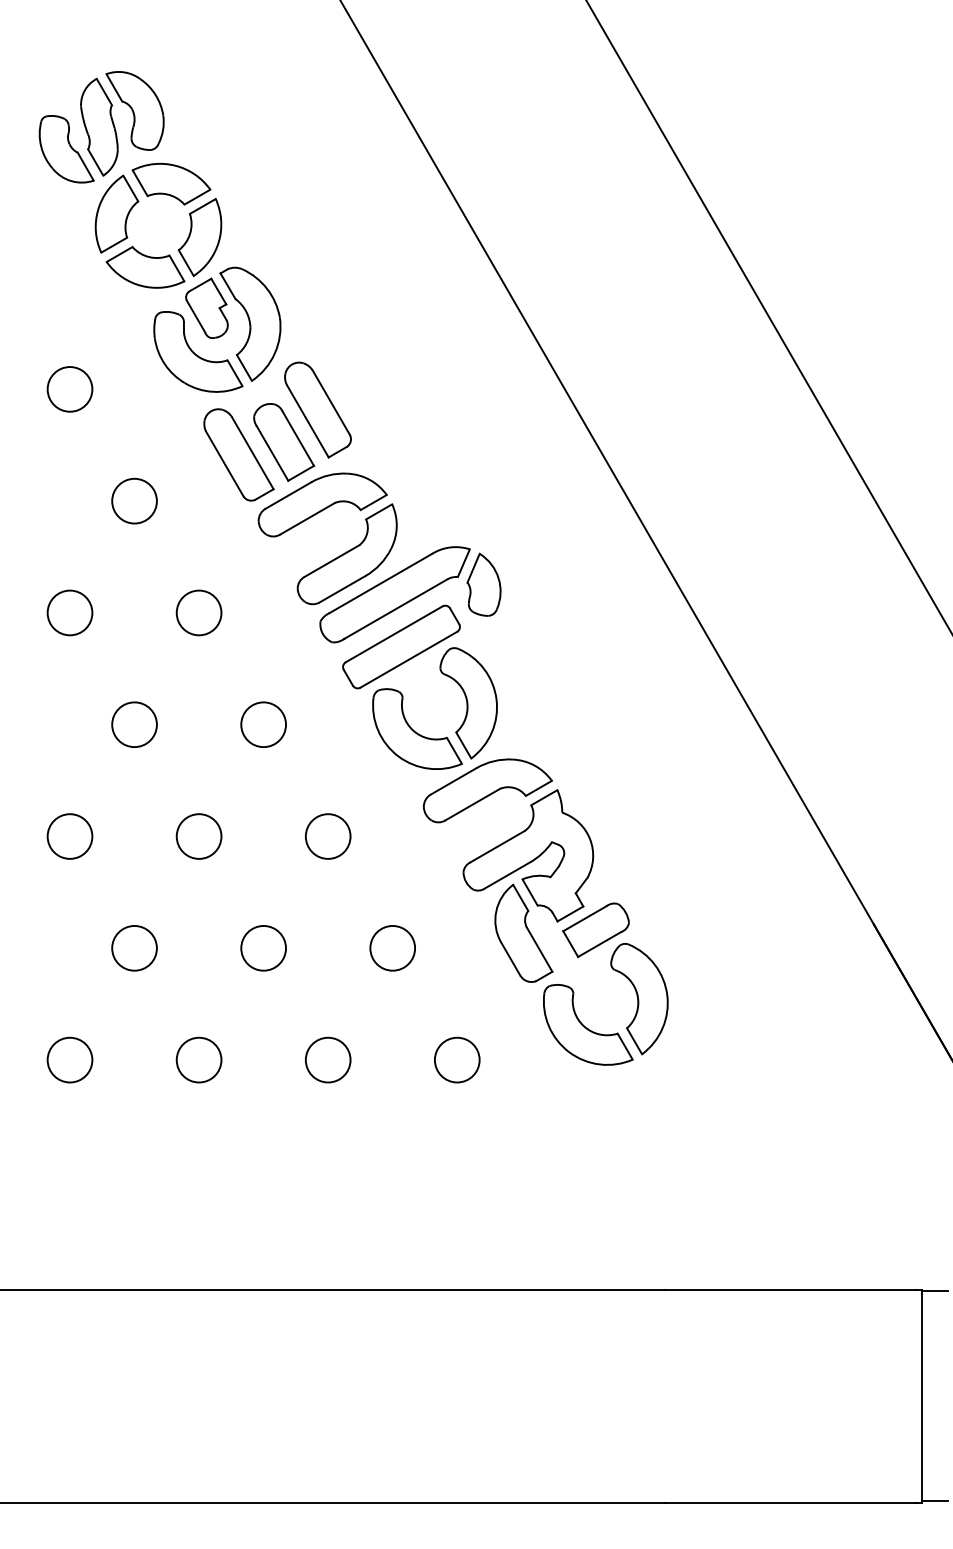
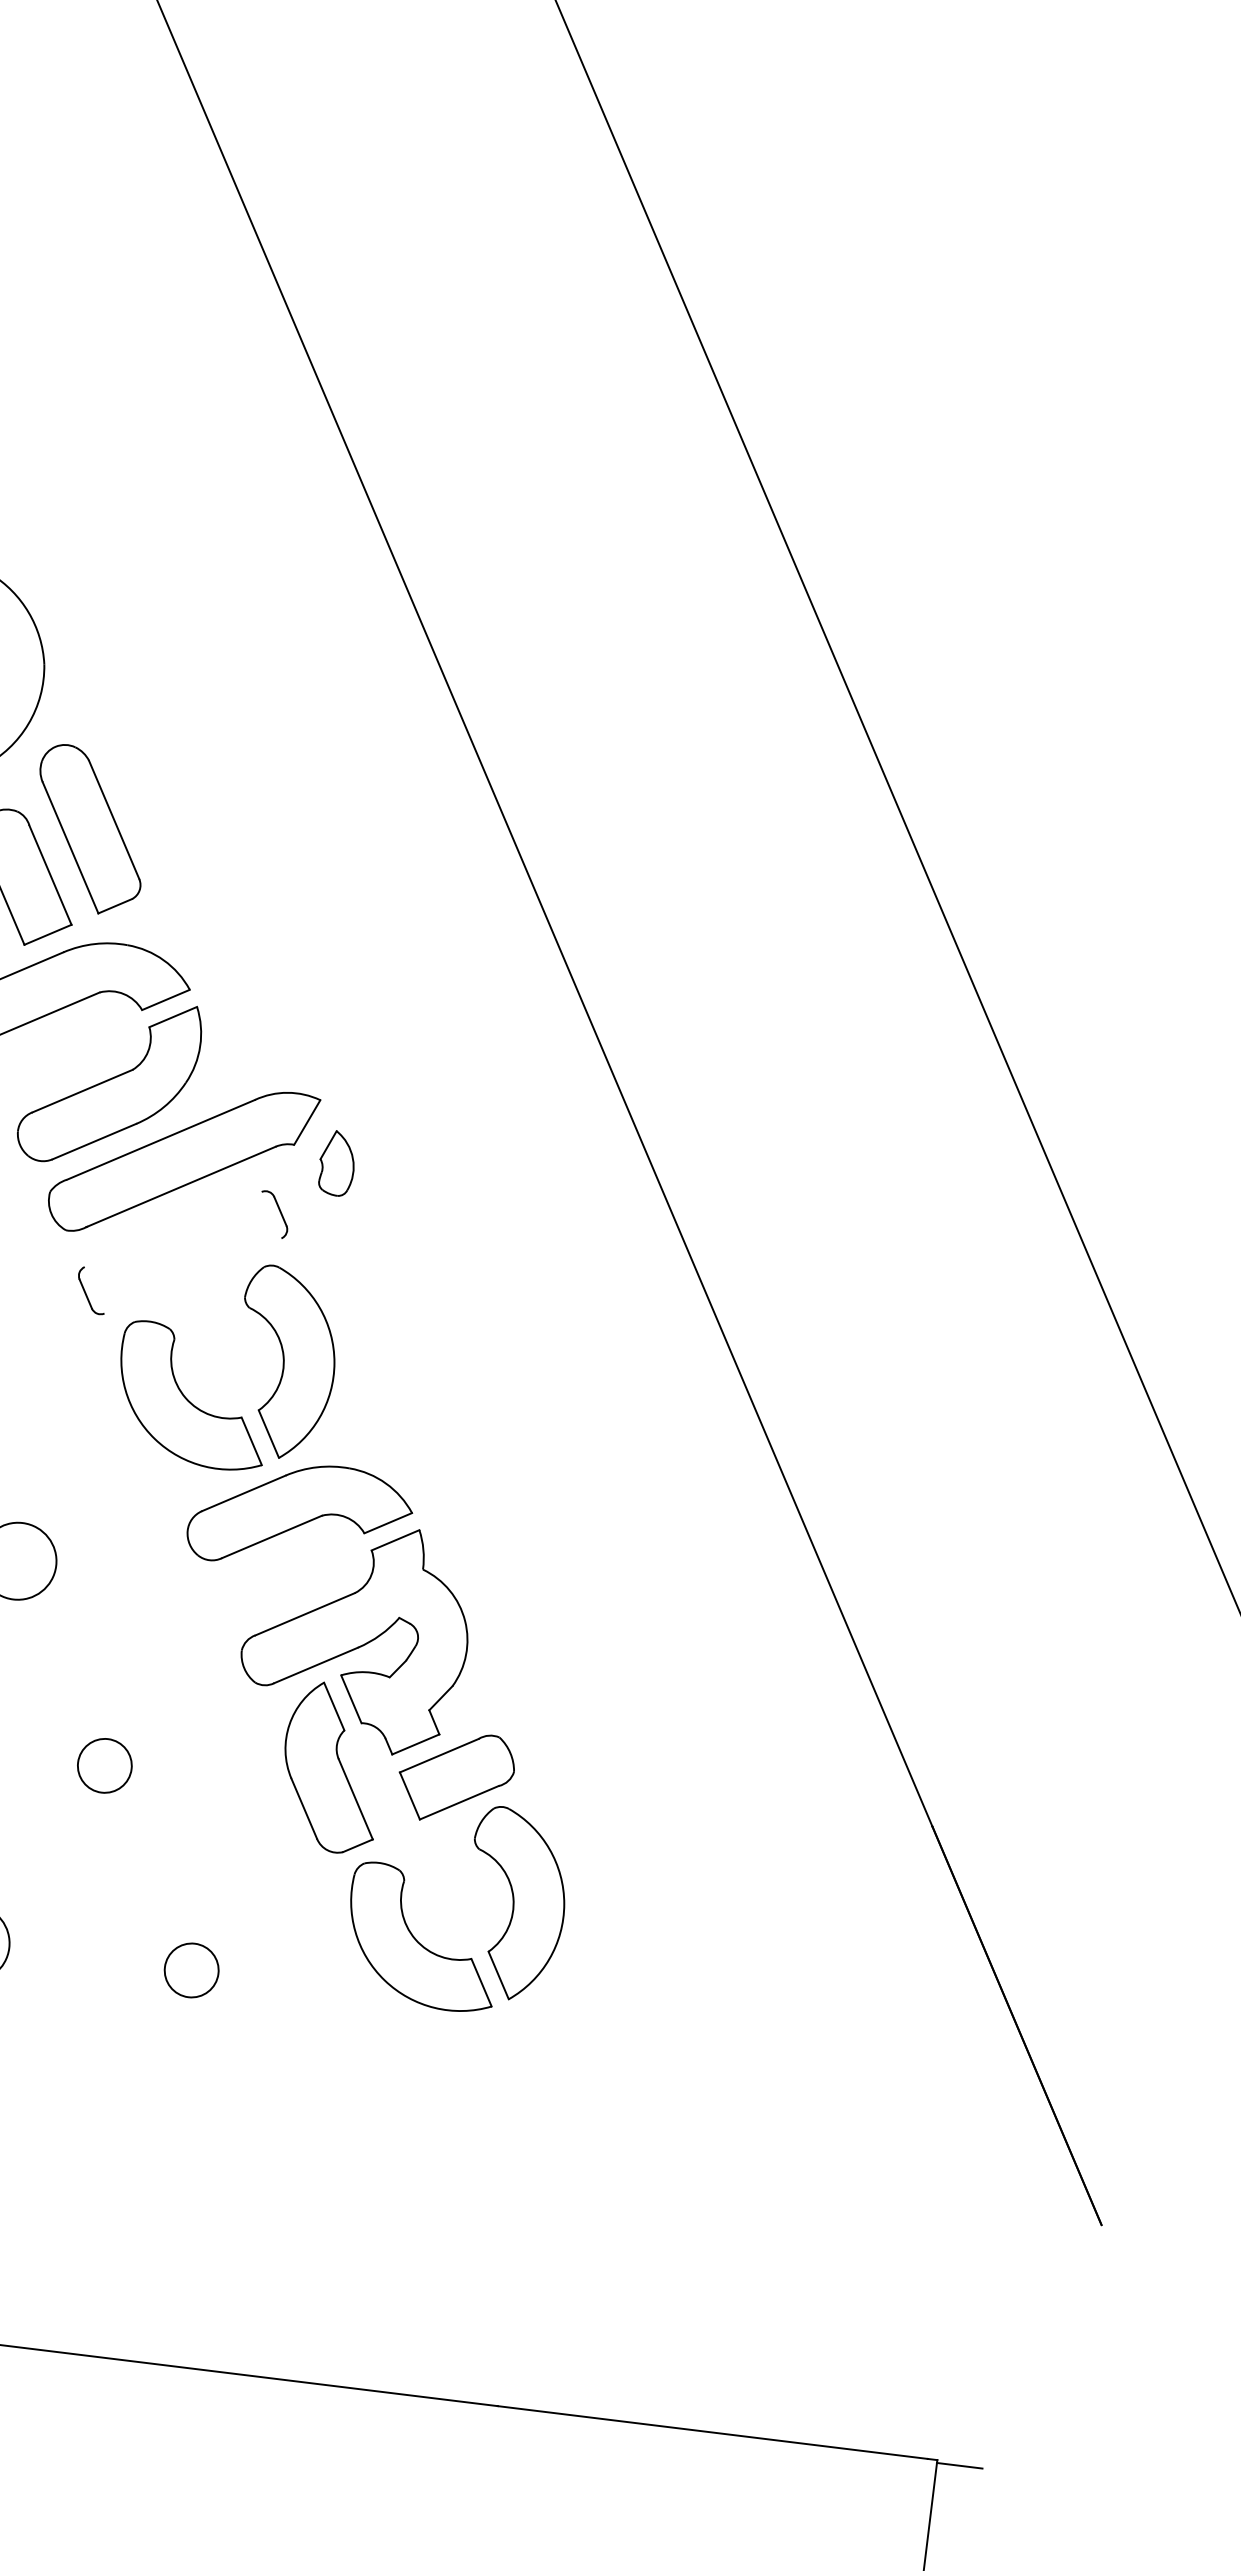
part: (483, 584) -> (336, 1163), size x0.6
line: (393, 634) -> (172, 1229), removed
line: (408, 659) -> (192, 1275), removed
circle: (392, 947) -> (104, 1764), size x0.7
circle: (456, 1059) -> (190, 1969), size x0.7

